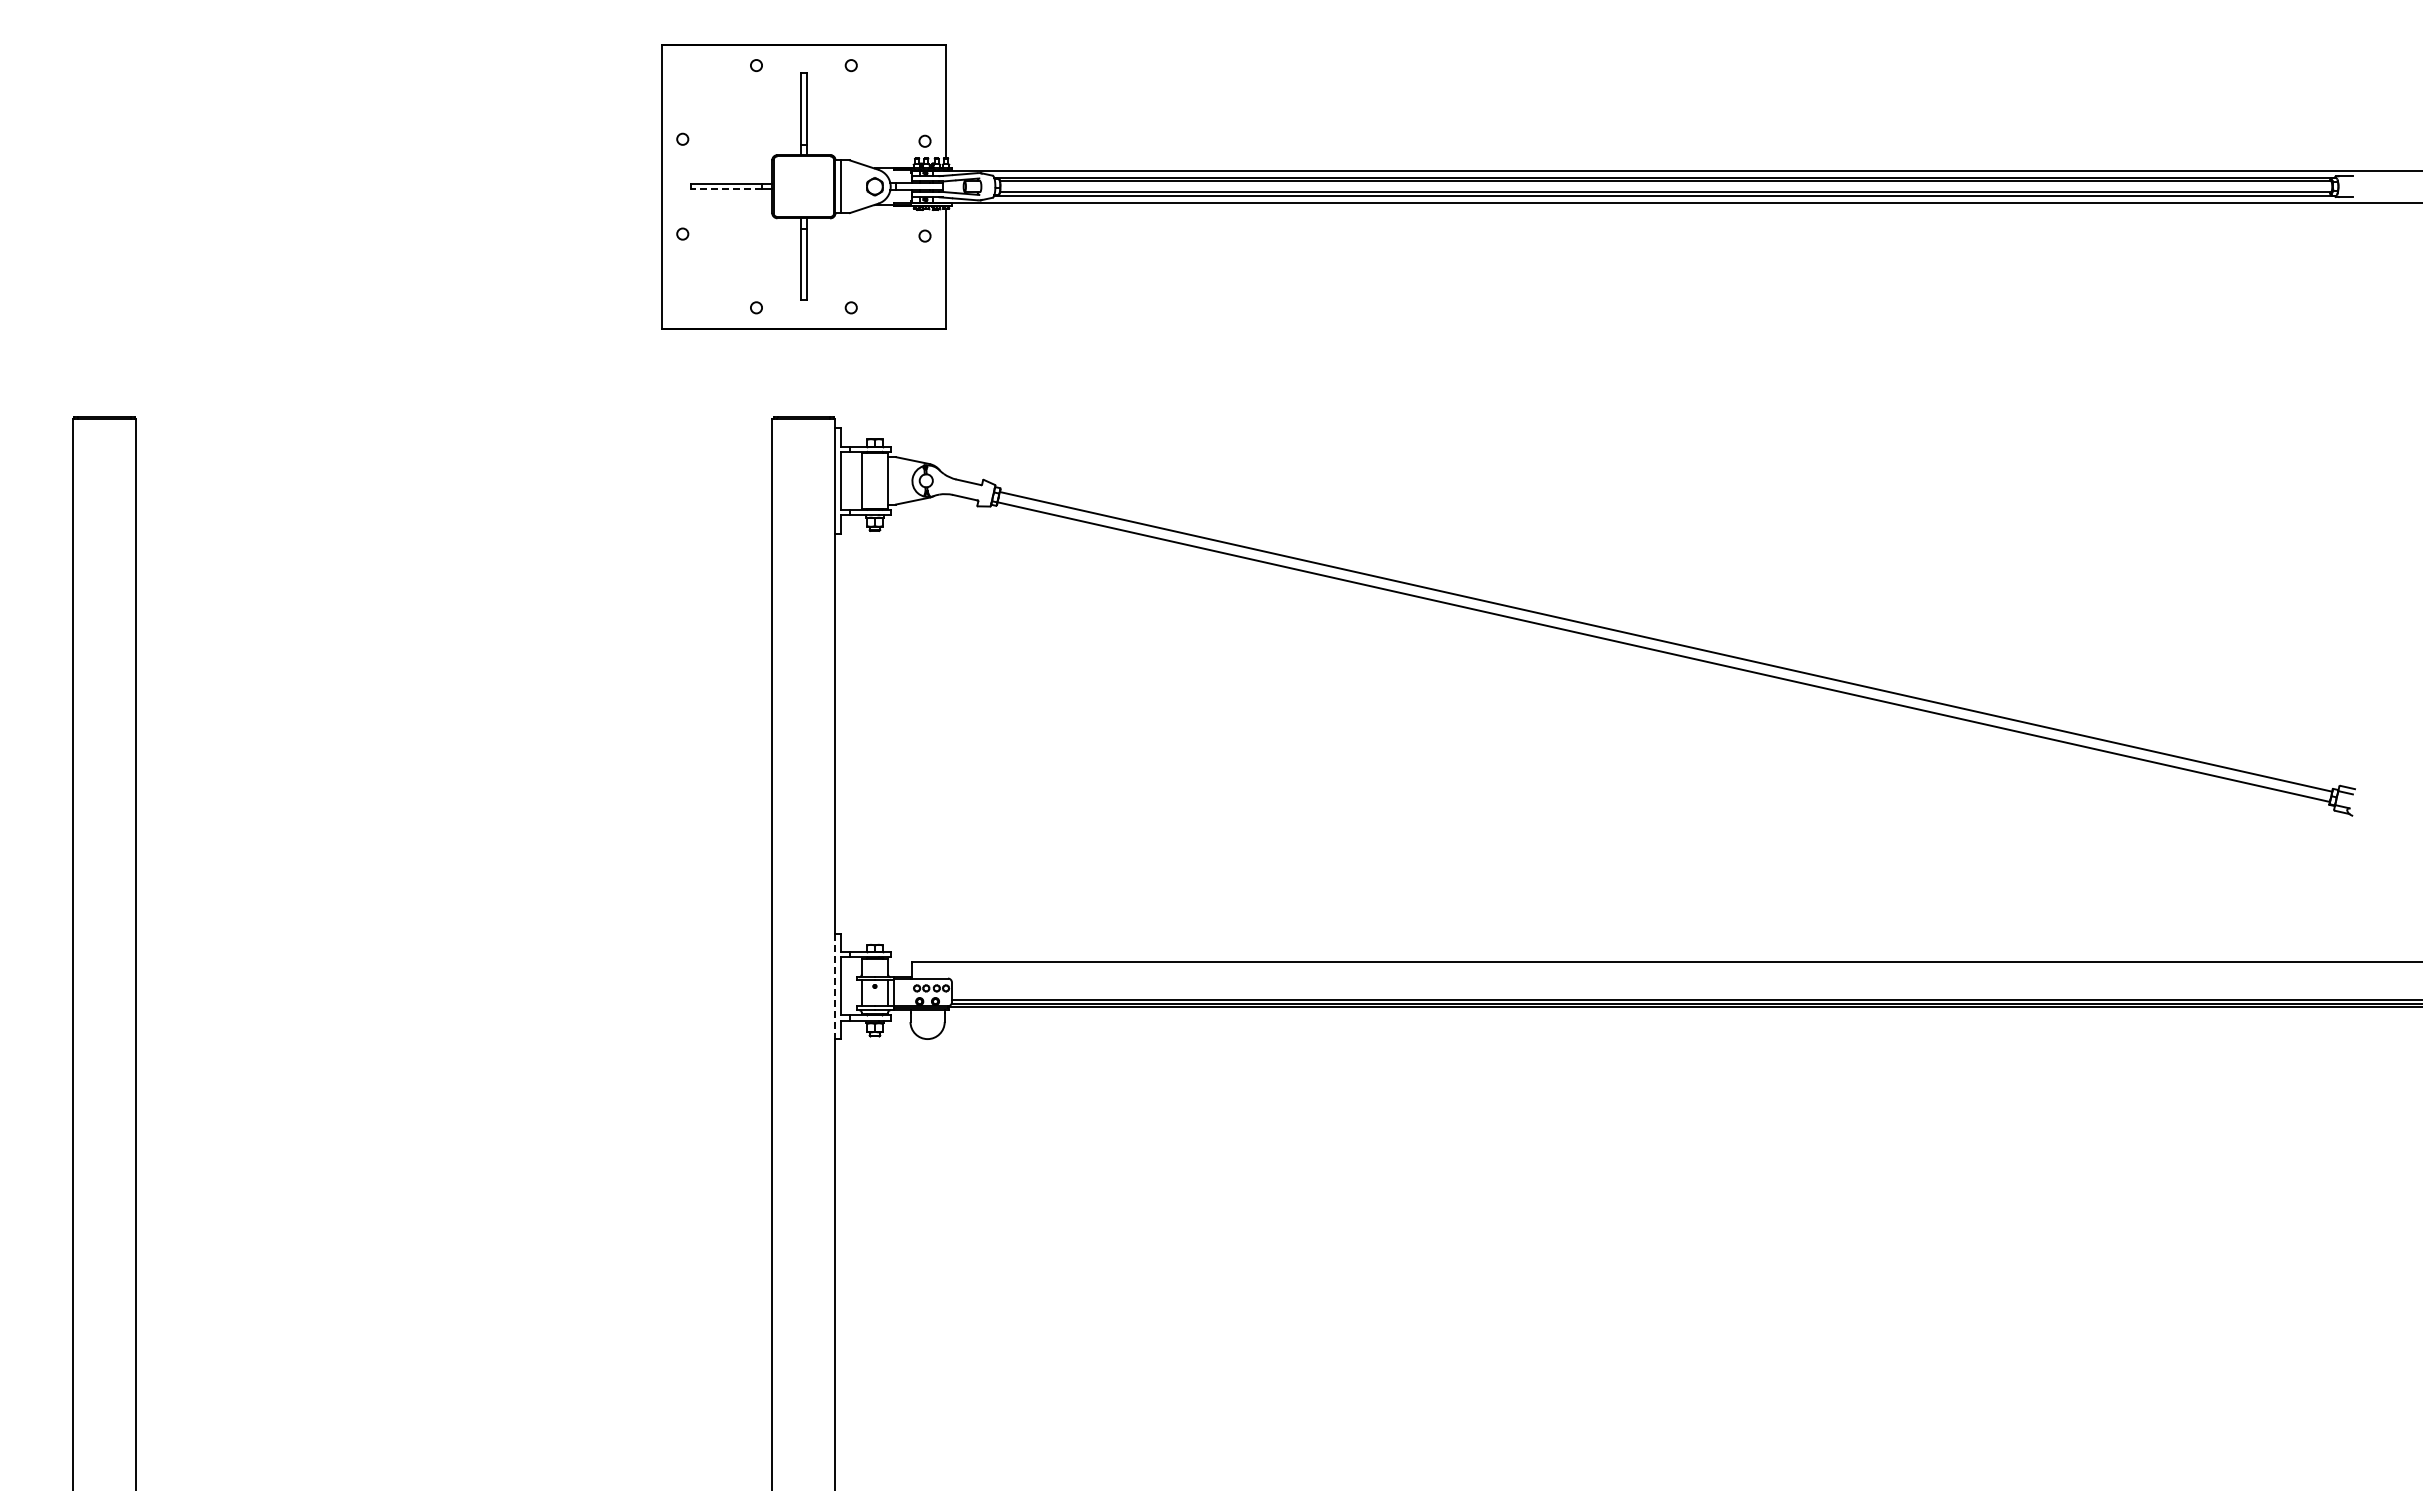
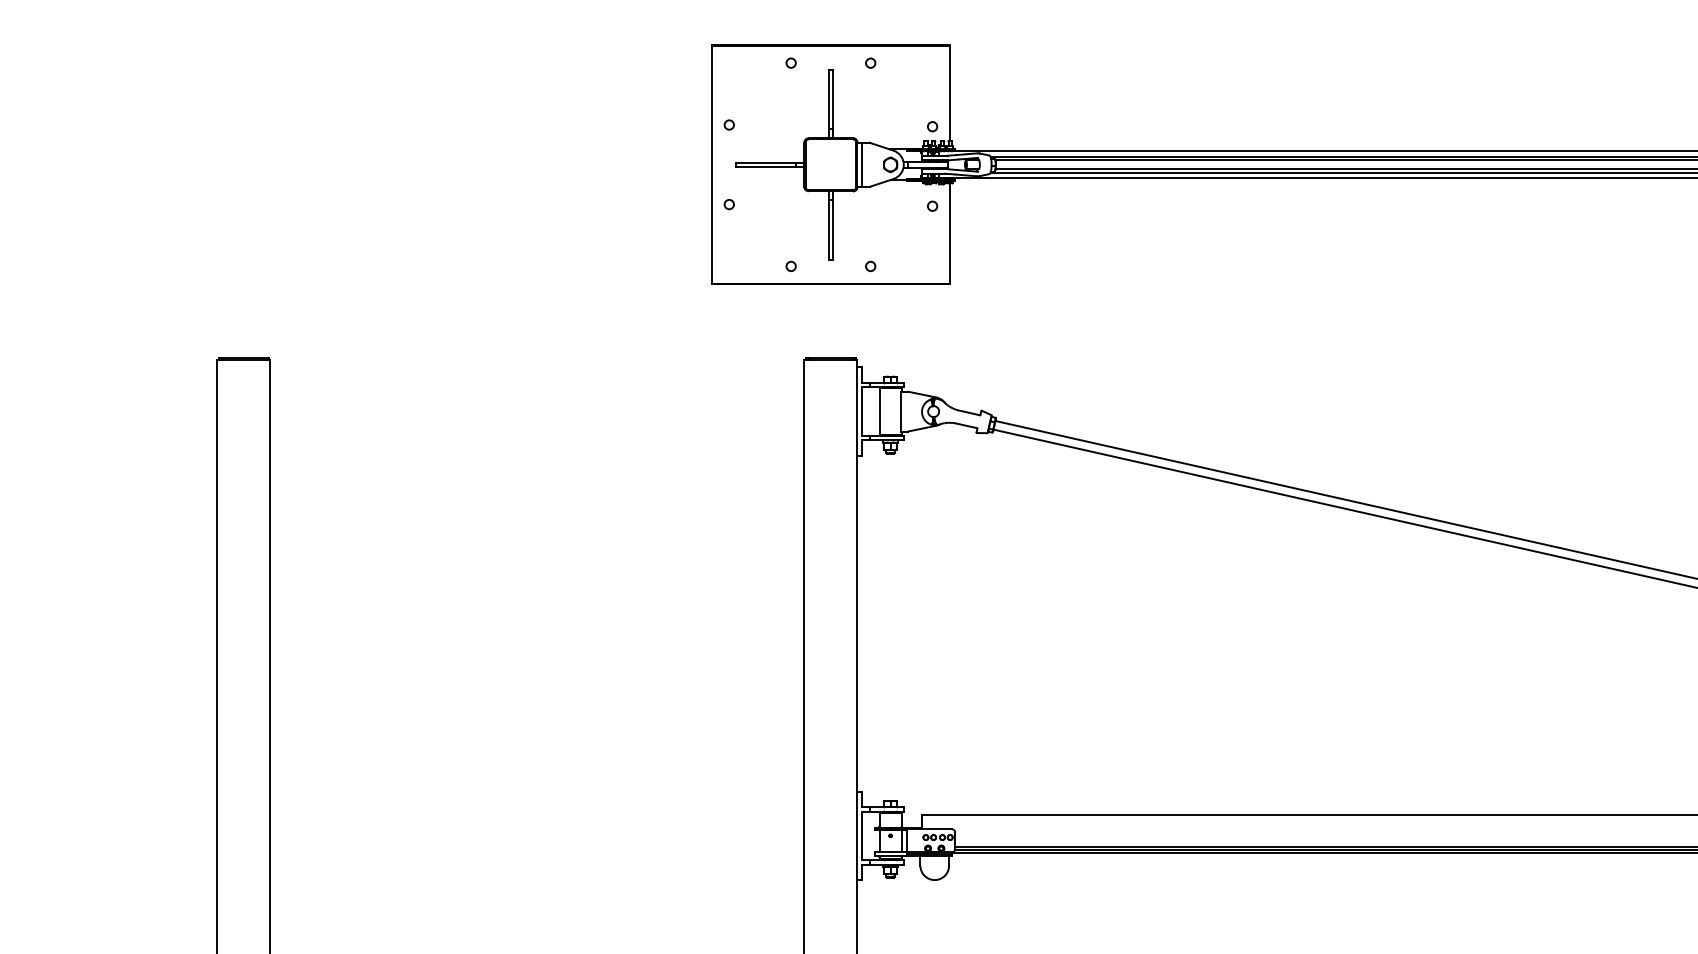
line: (726, 189) -> (766, 167), dashed -> solid
line: (835, 986) -> (857, 835), dashed -> solid

